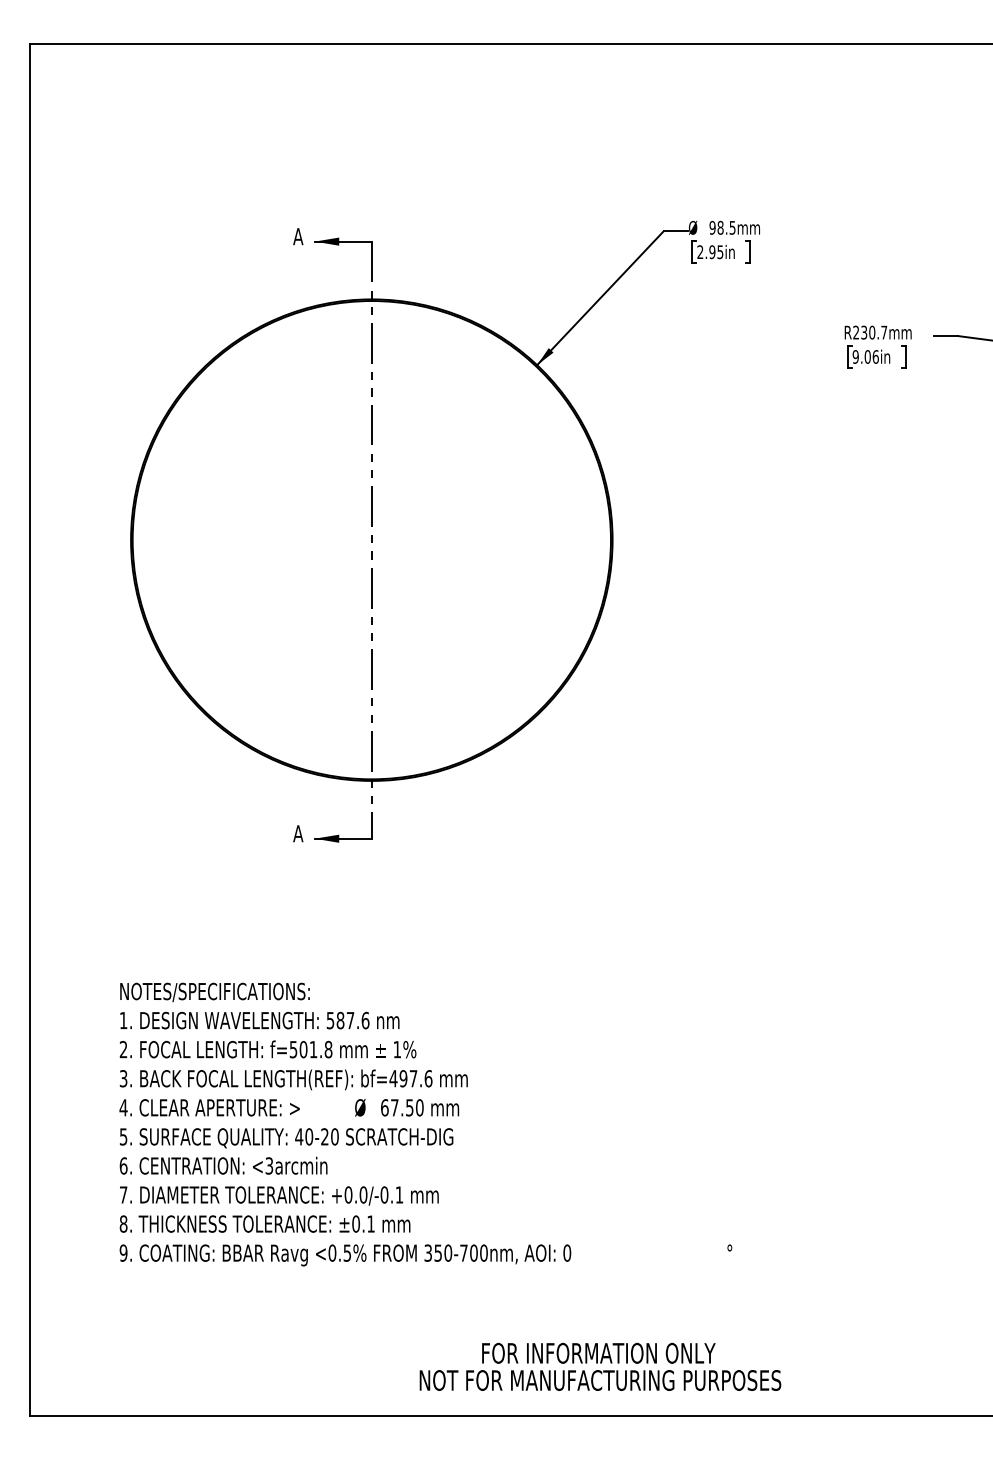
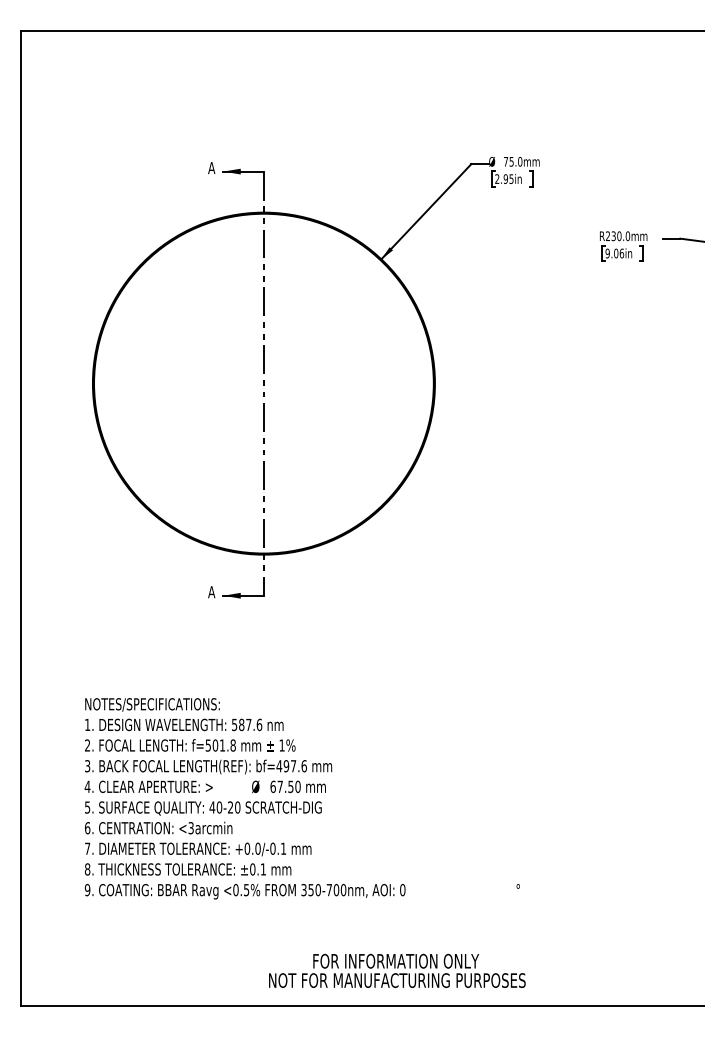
text: (721, 227) -> (512, 161), 98.5mm -> 75.0mm
text: (883, 333) -> (627, 236), R230.7mm -> R230.0mm
text: (600, 1366) -> (397, 970), moved

